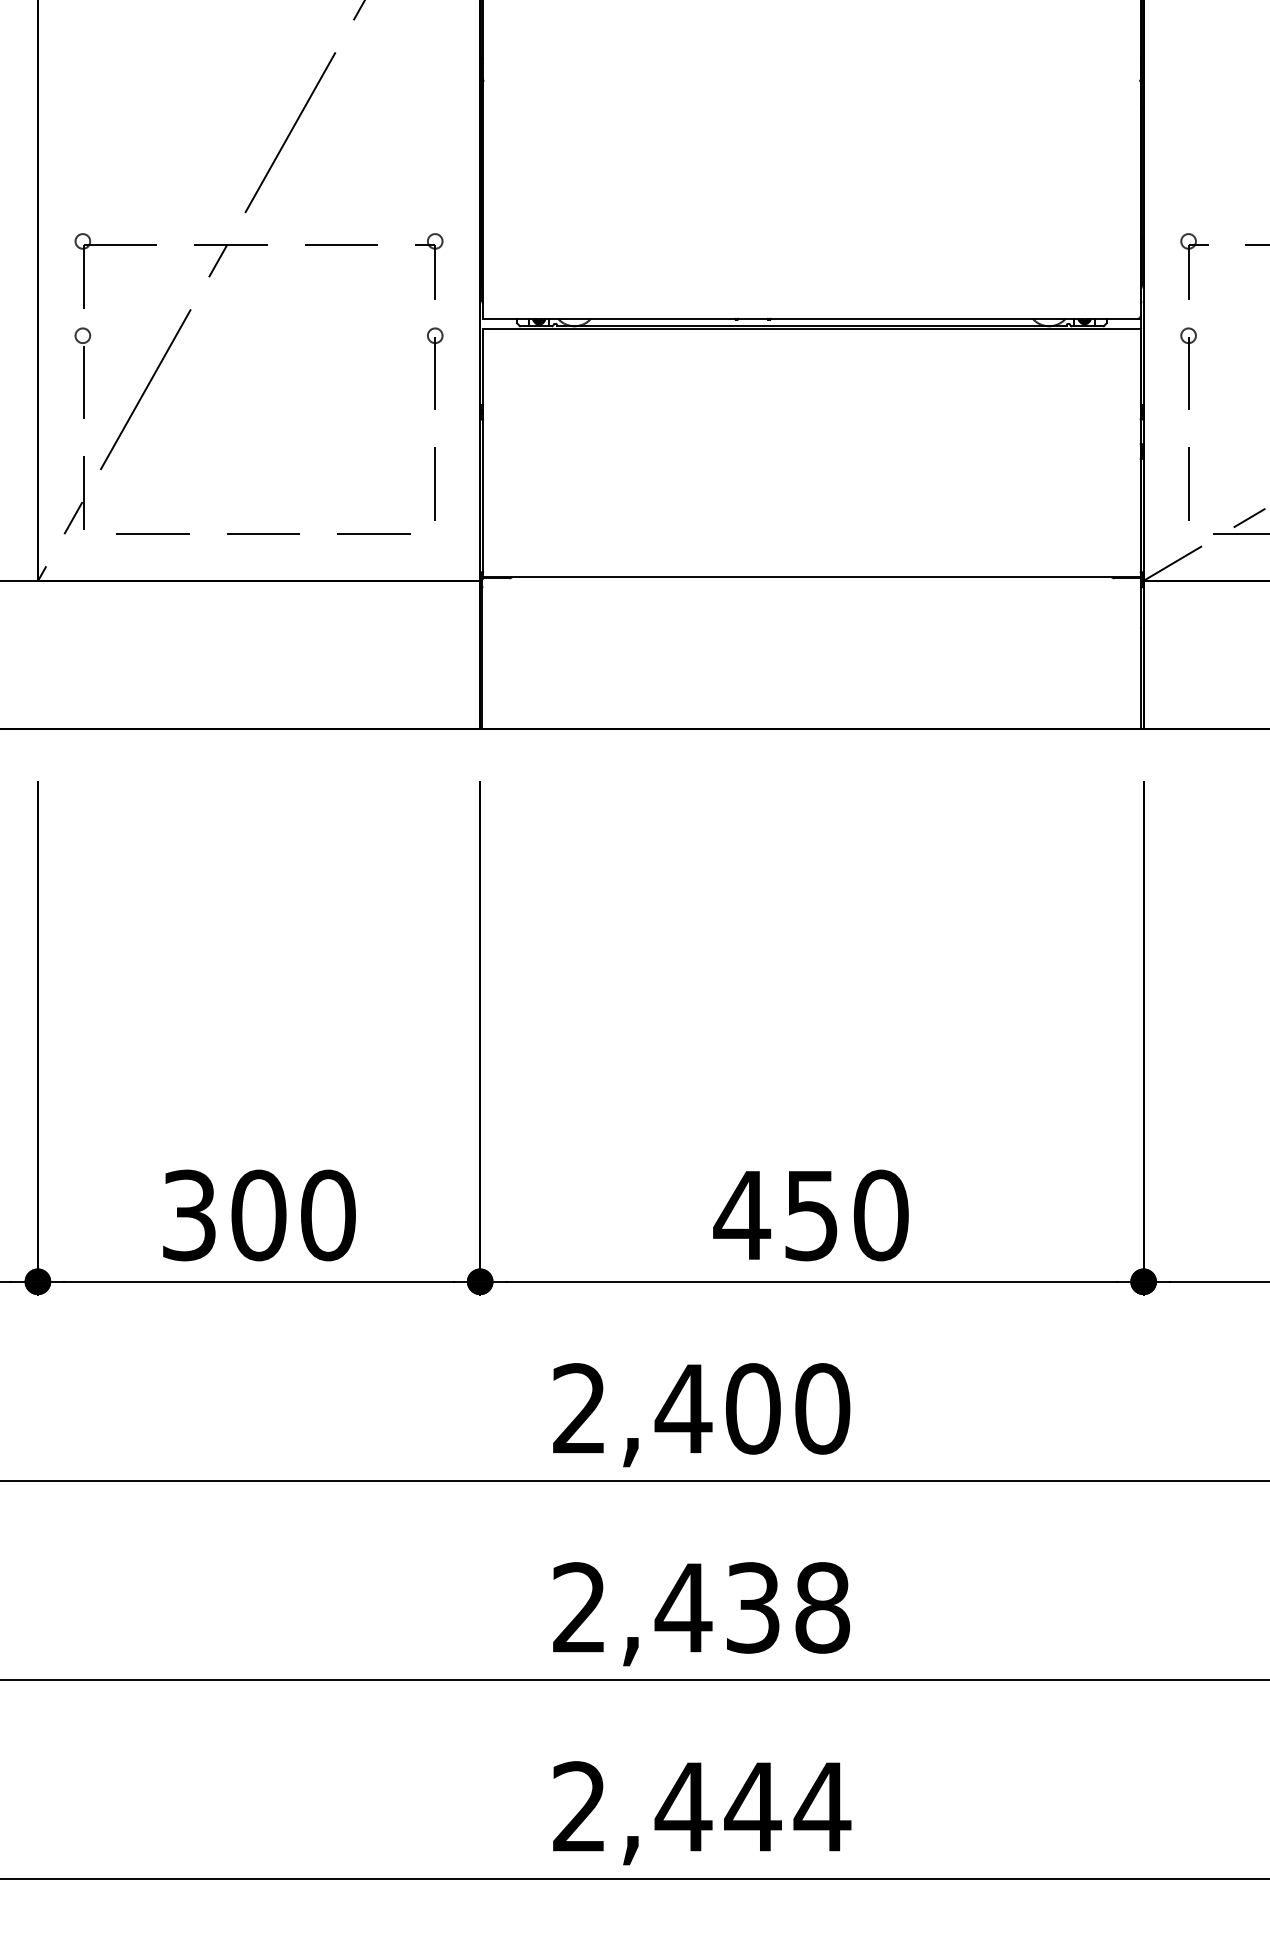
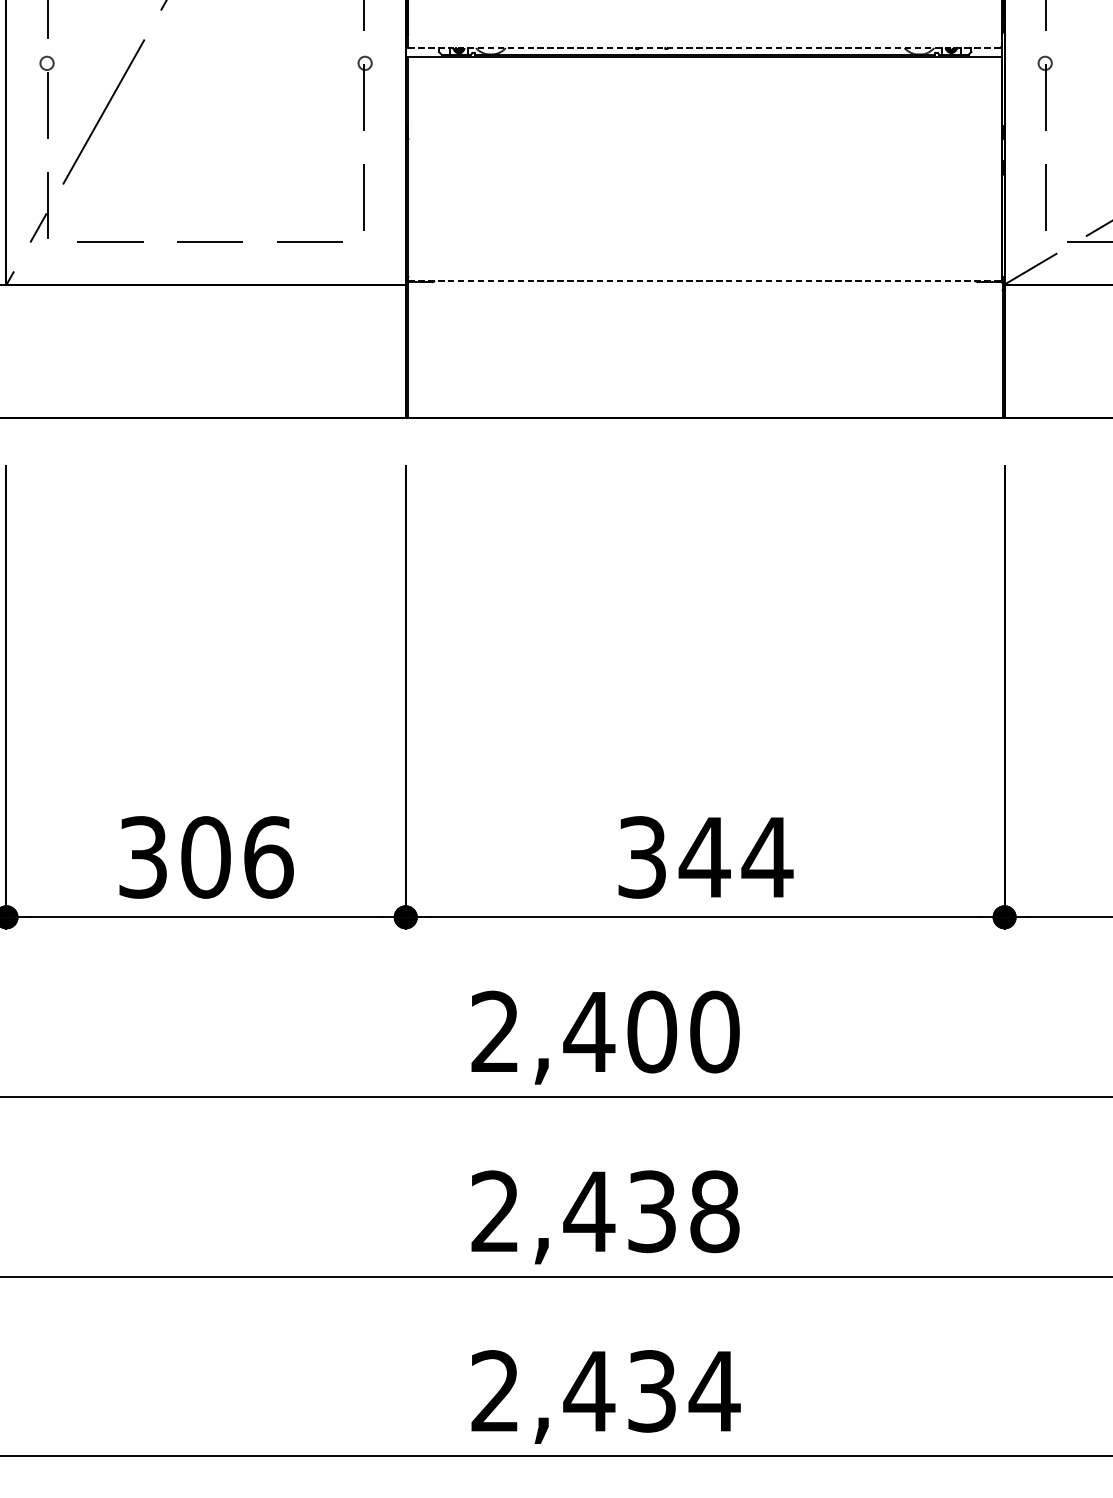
line: (811, 318) -> (704, 47), solid -> dashed
line: (811, 576) -> (704, 280), solid -> dashed
text: (328, 1215) -> (268, 857), 300 -> 306
text: (811, 1215) -> (704, 857), 450 -> 344
text: (752, 1806) -> (651, 1390), 2,444 -> 2,434

